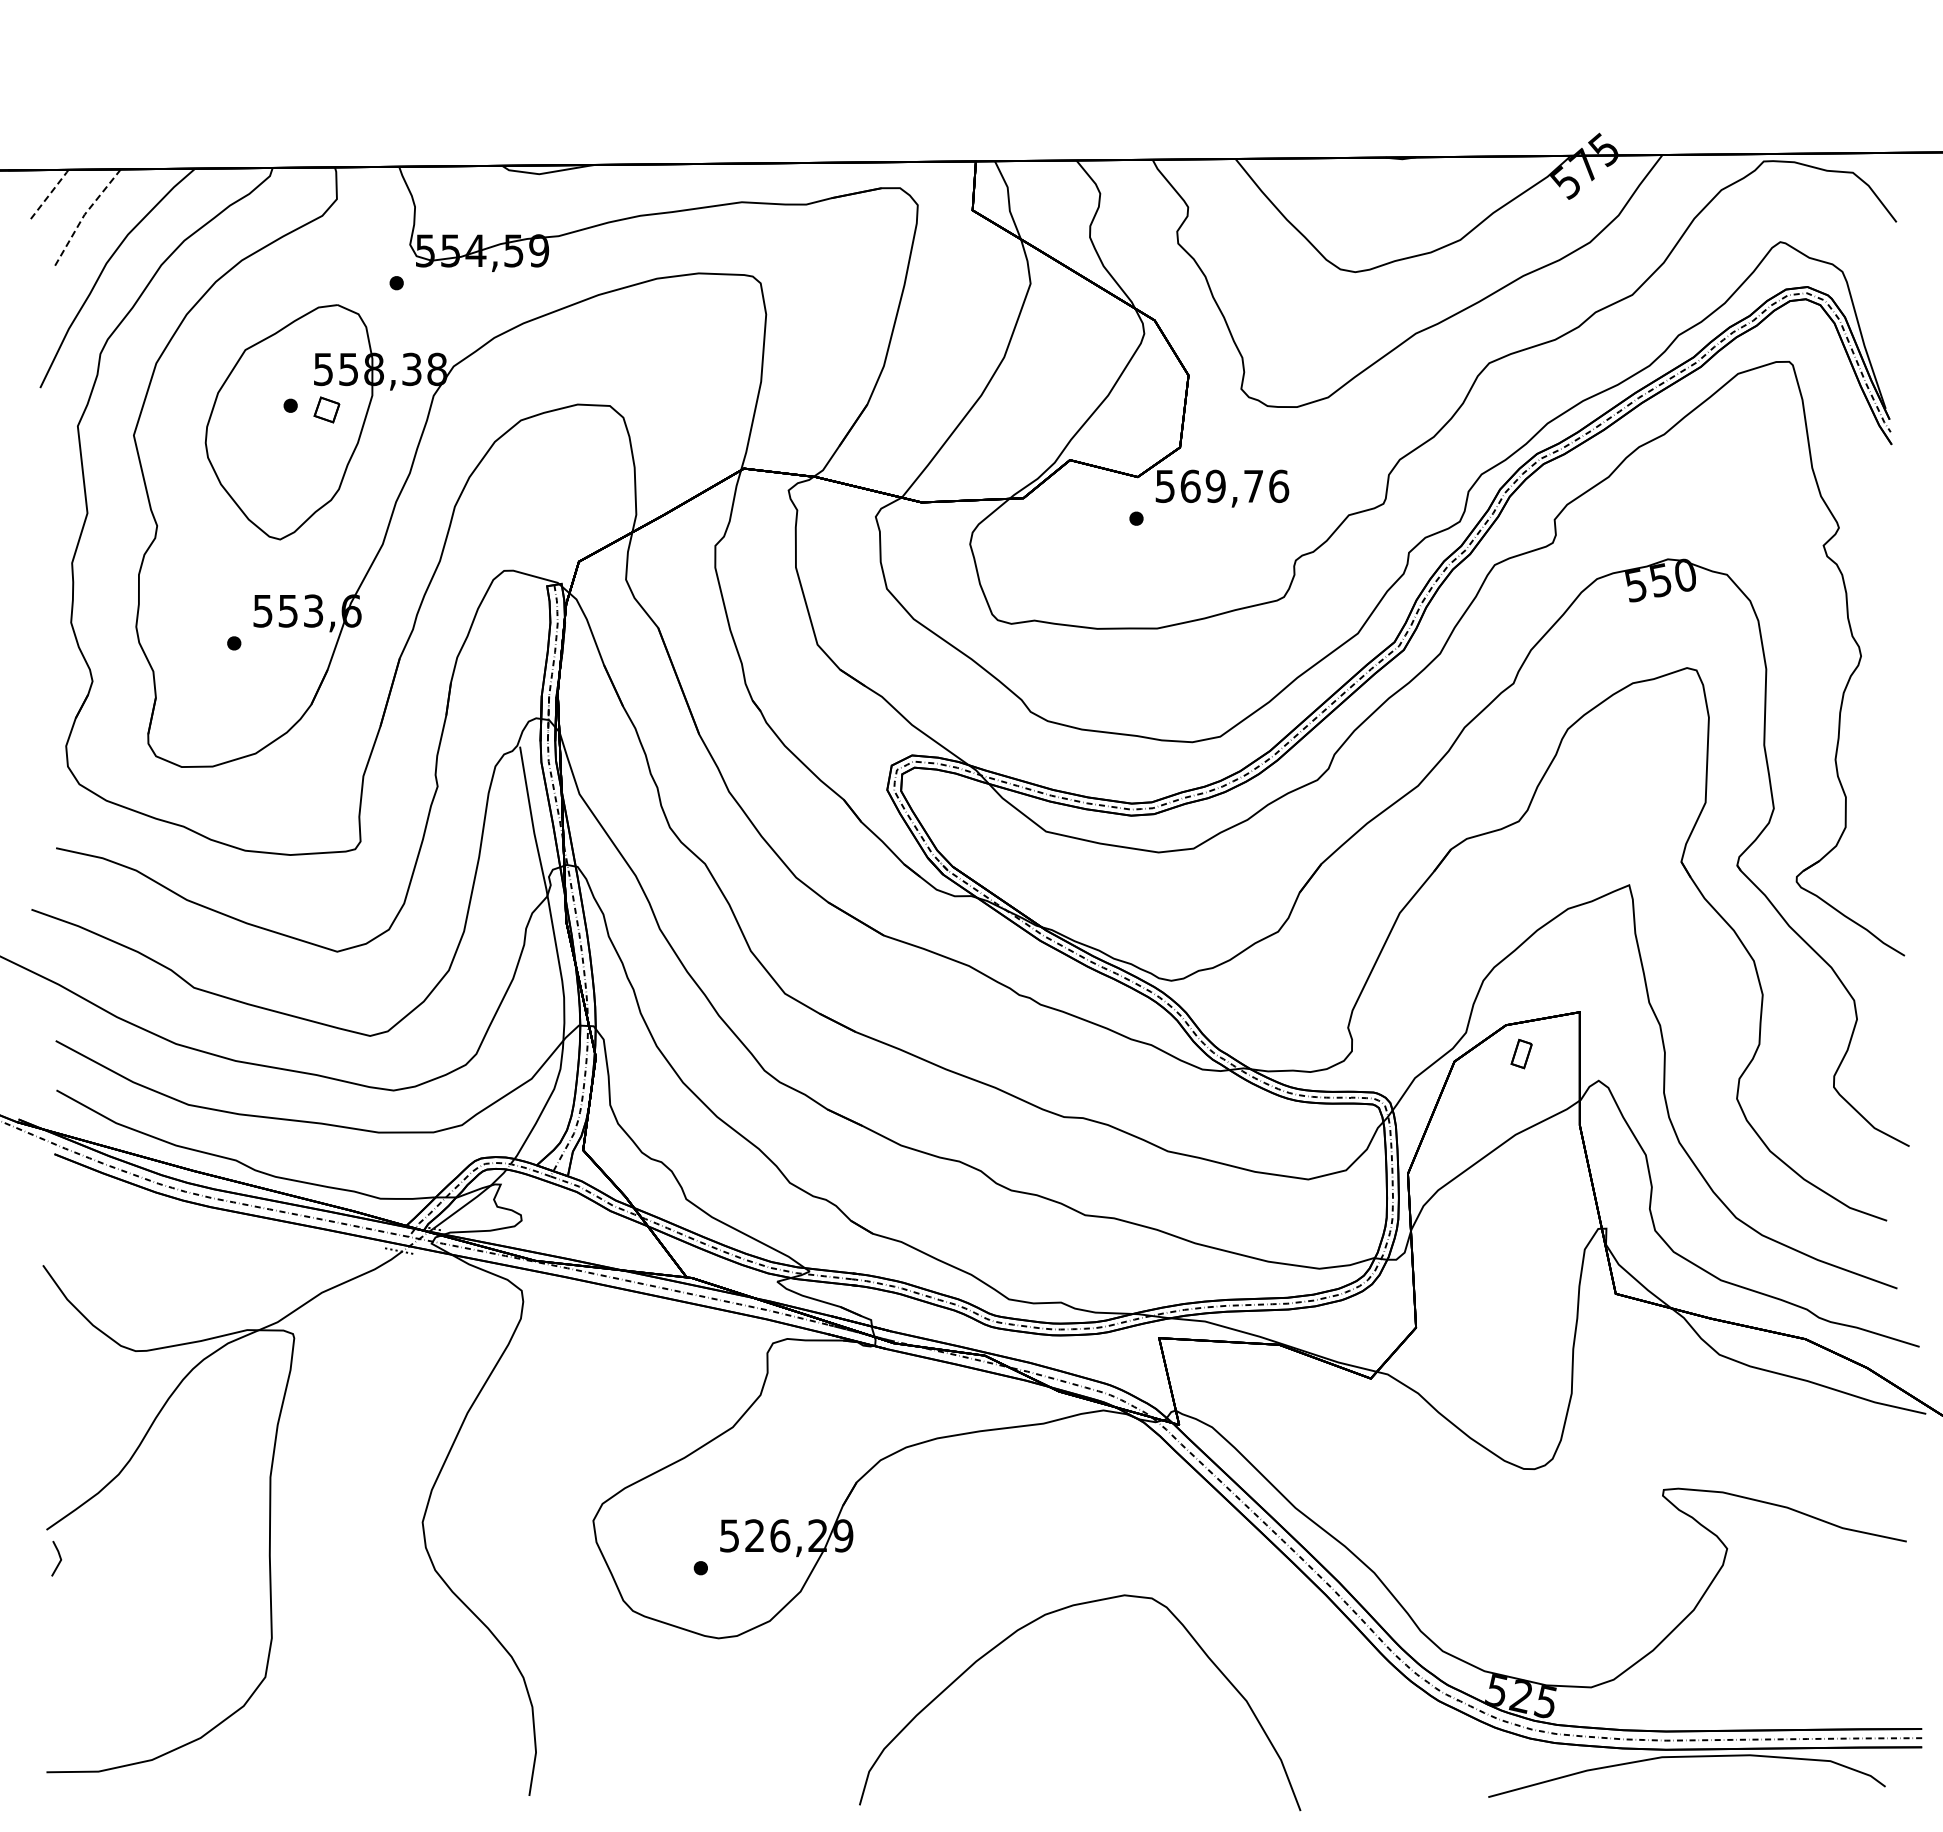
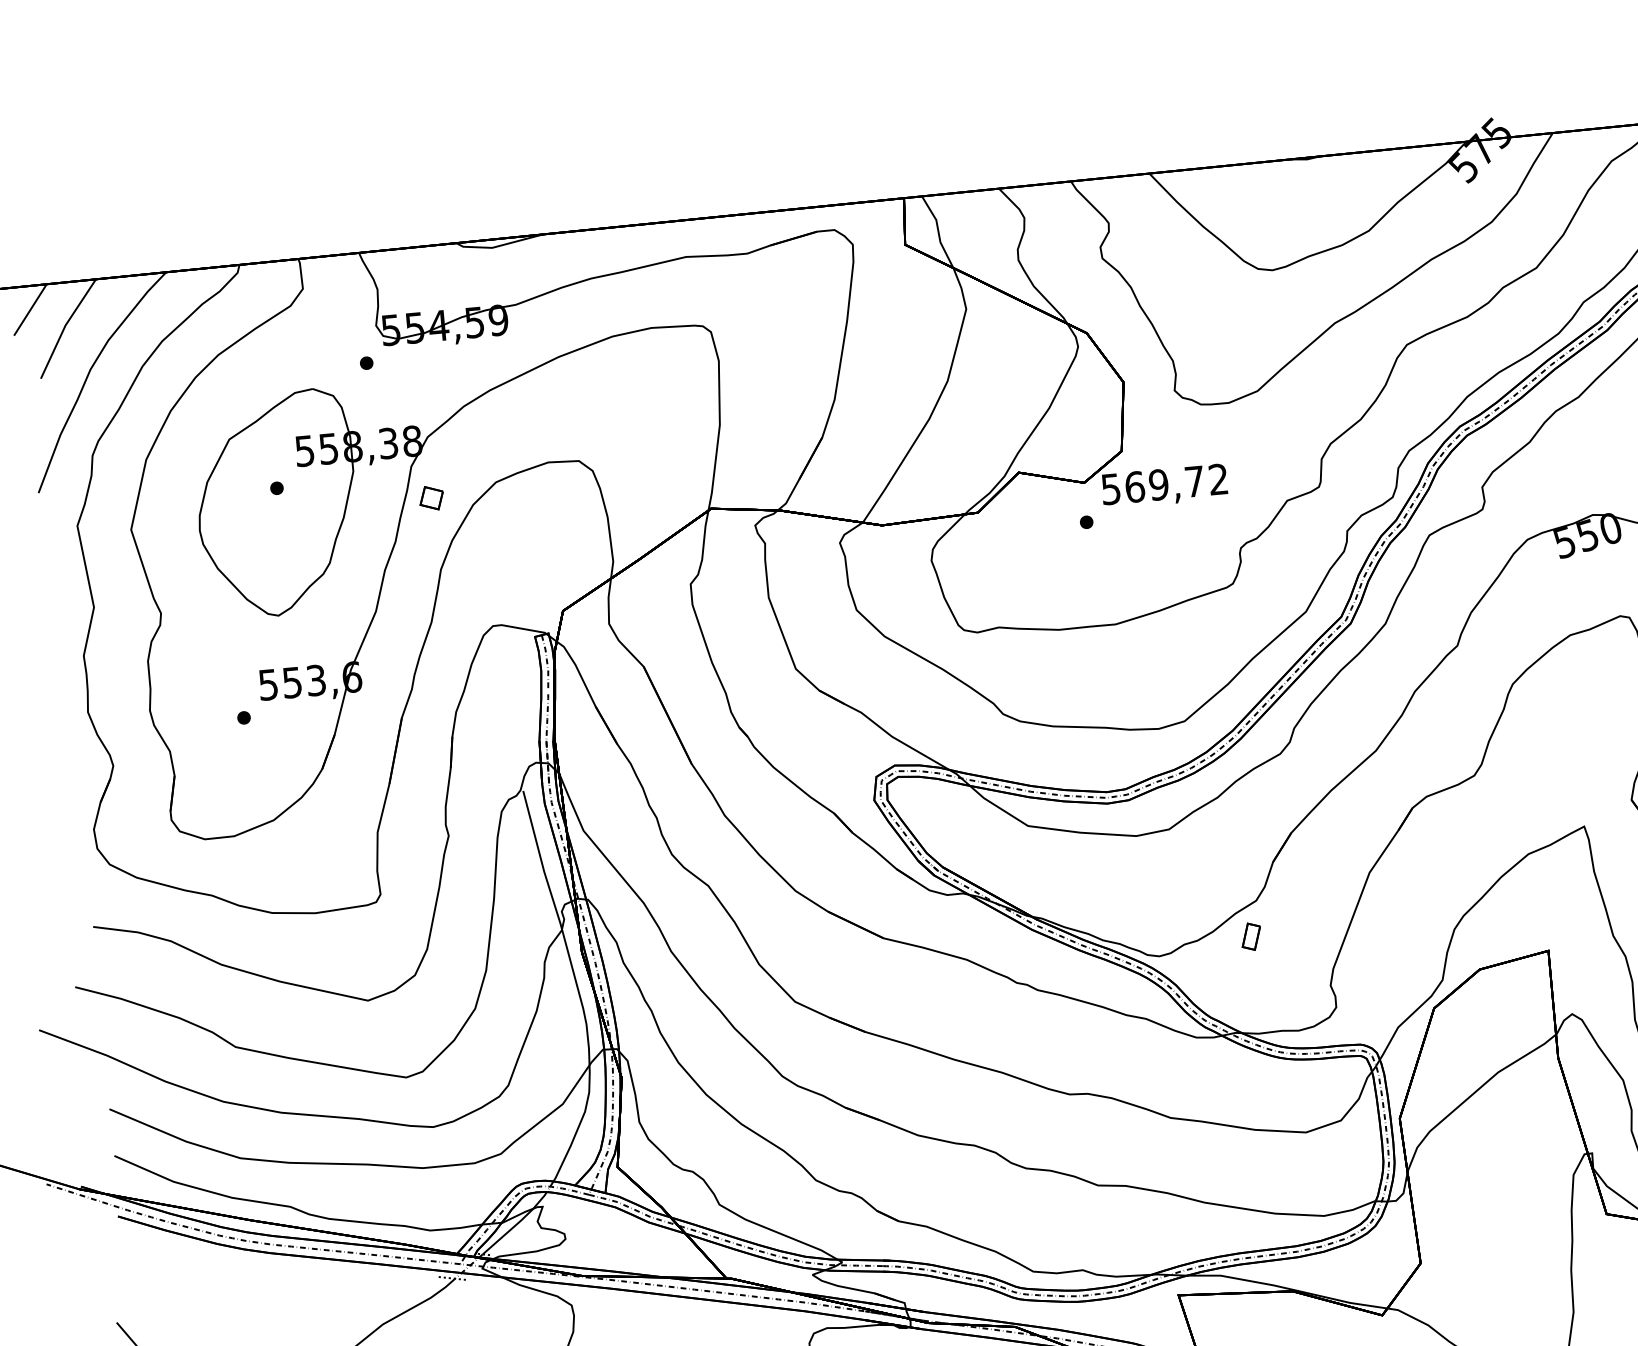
line: (49, 194) -> (30, 309), dashed -> solid
line: (83, 216) -> (64, 327), dashed -> solid
part: (326, 409) -> (431, 497), moved
text: (1279, 486) -> (1219, 479), 569,76 -> 569,72
part: (1521, 1053) -> (1251, 936), moved

